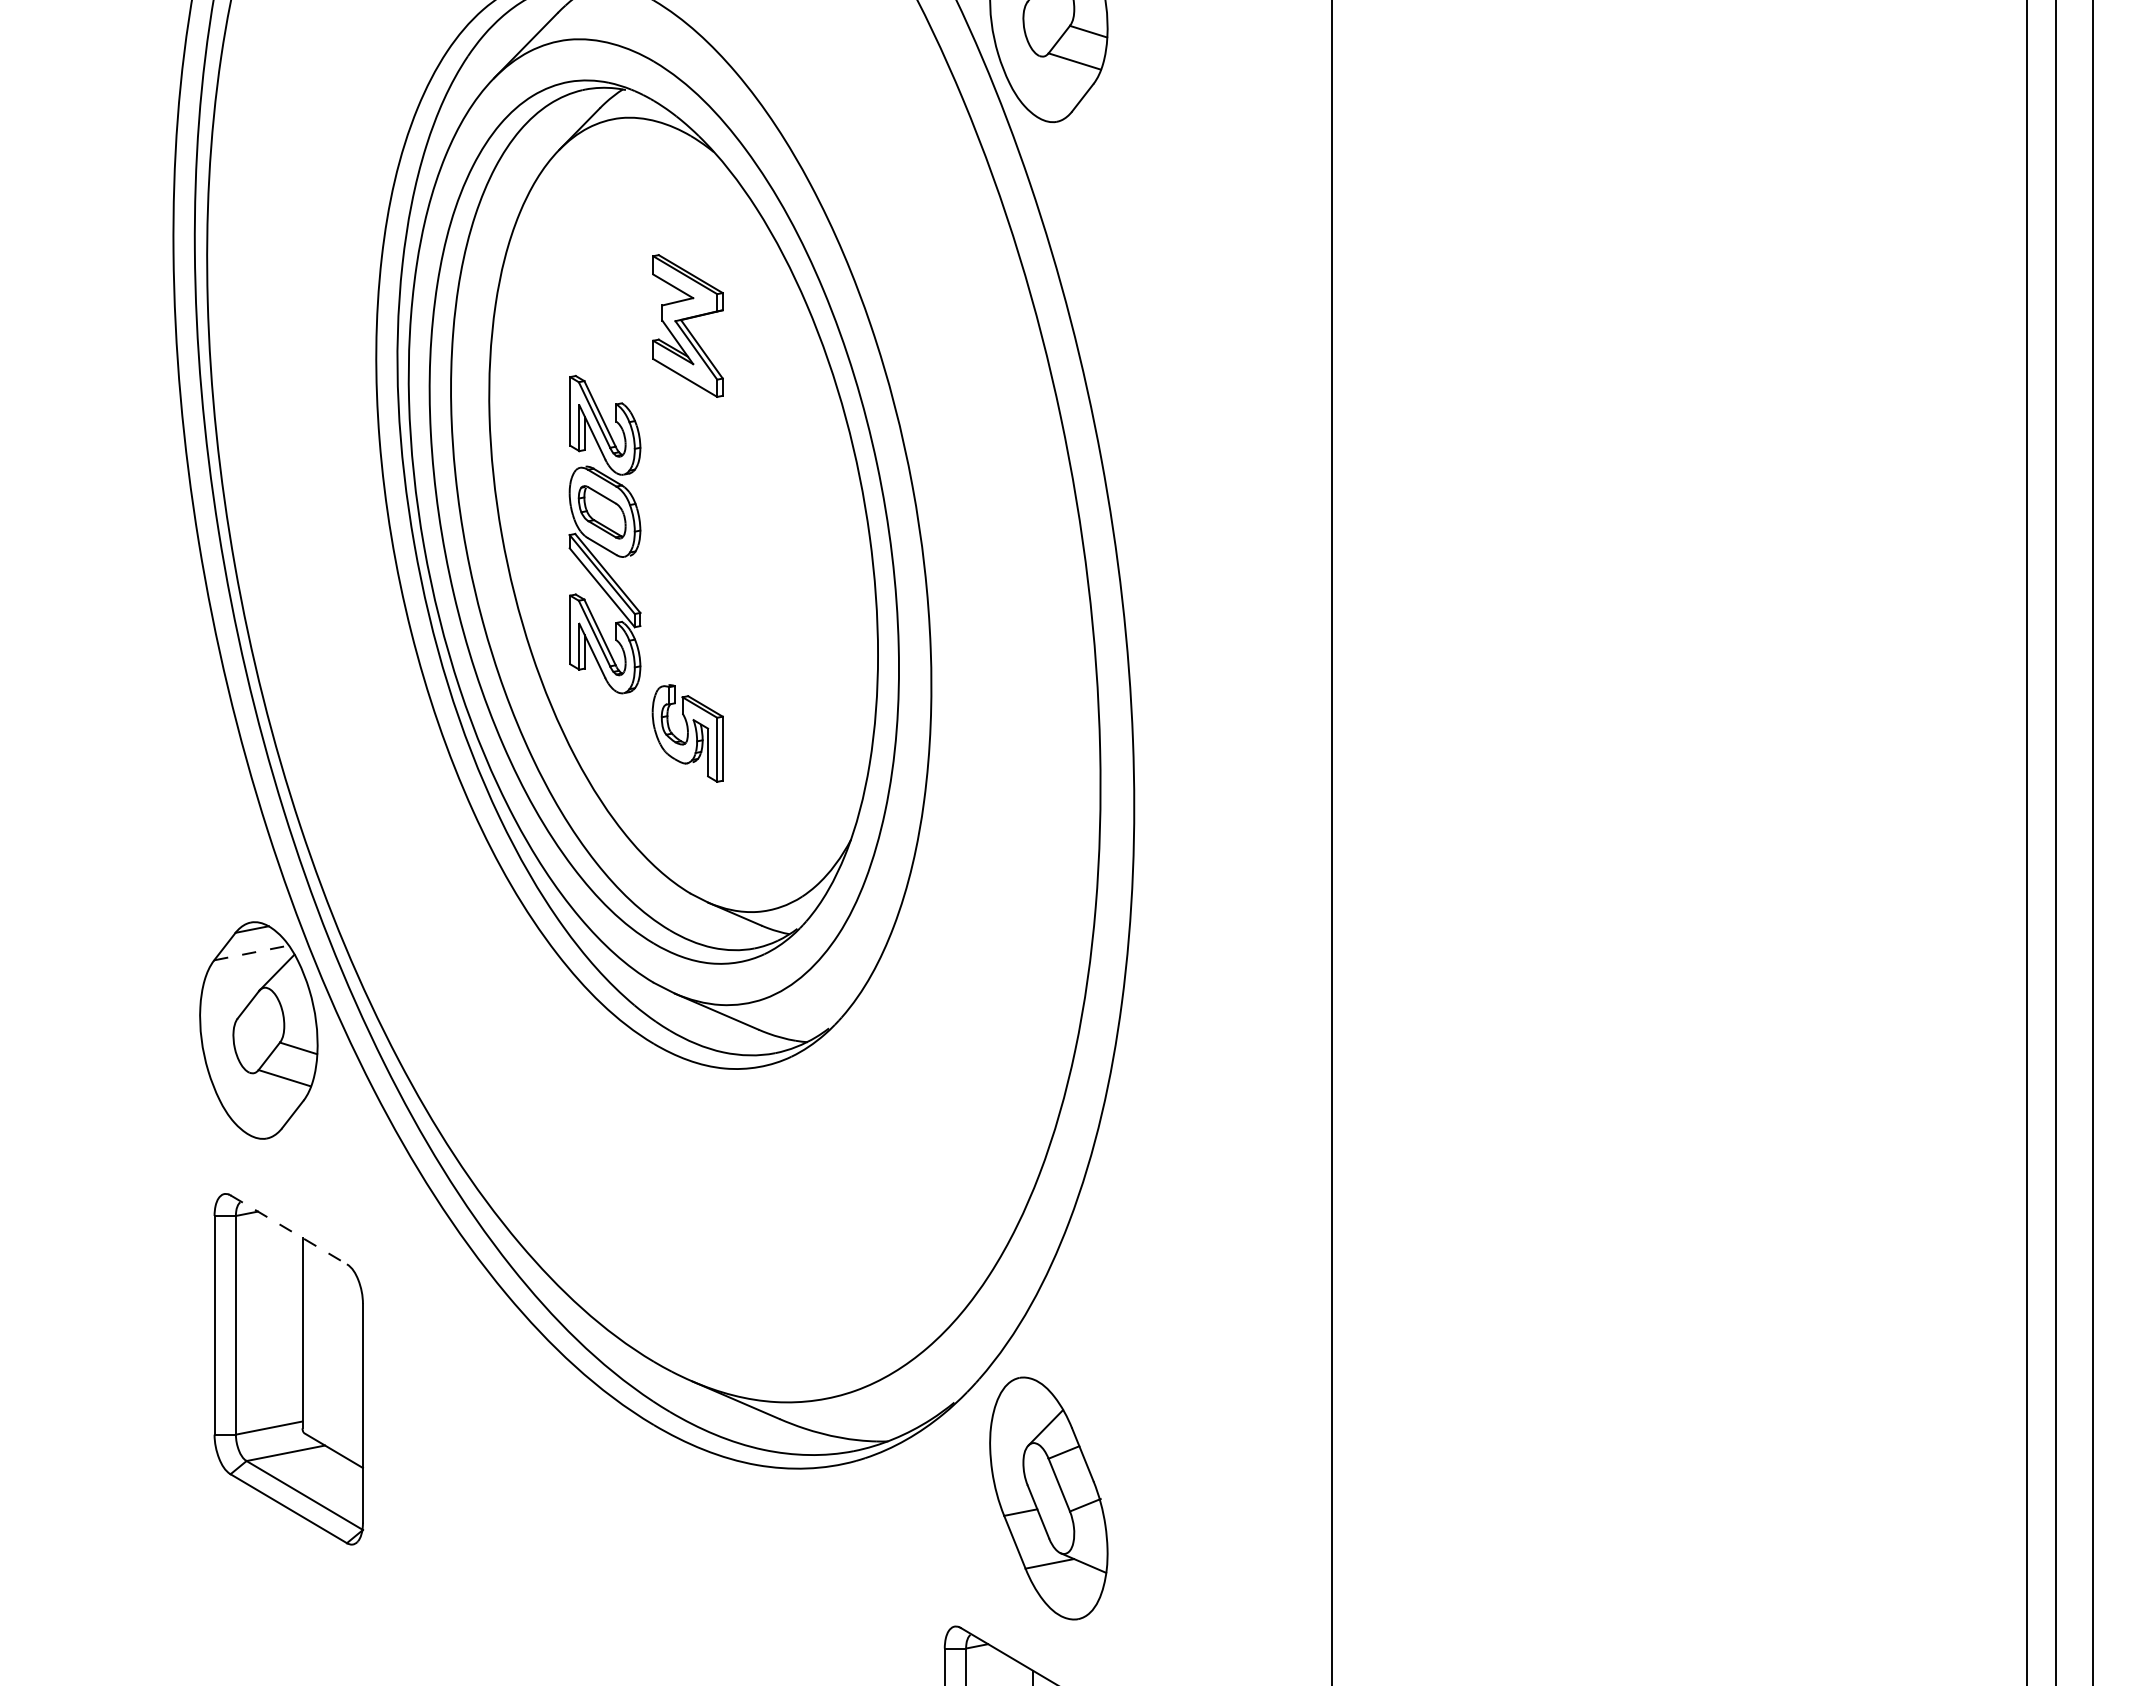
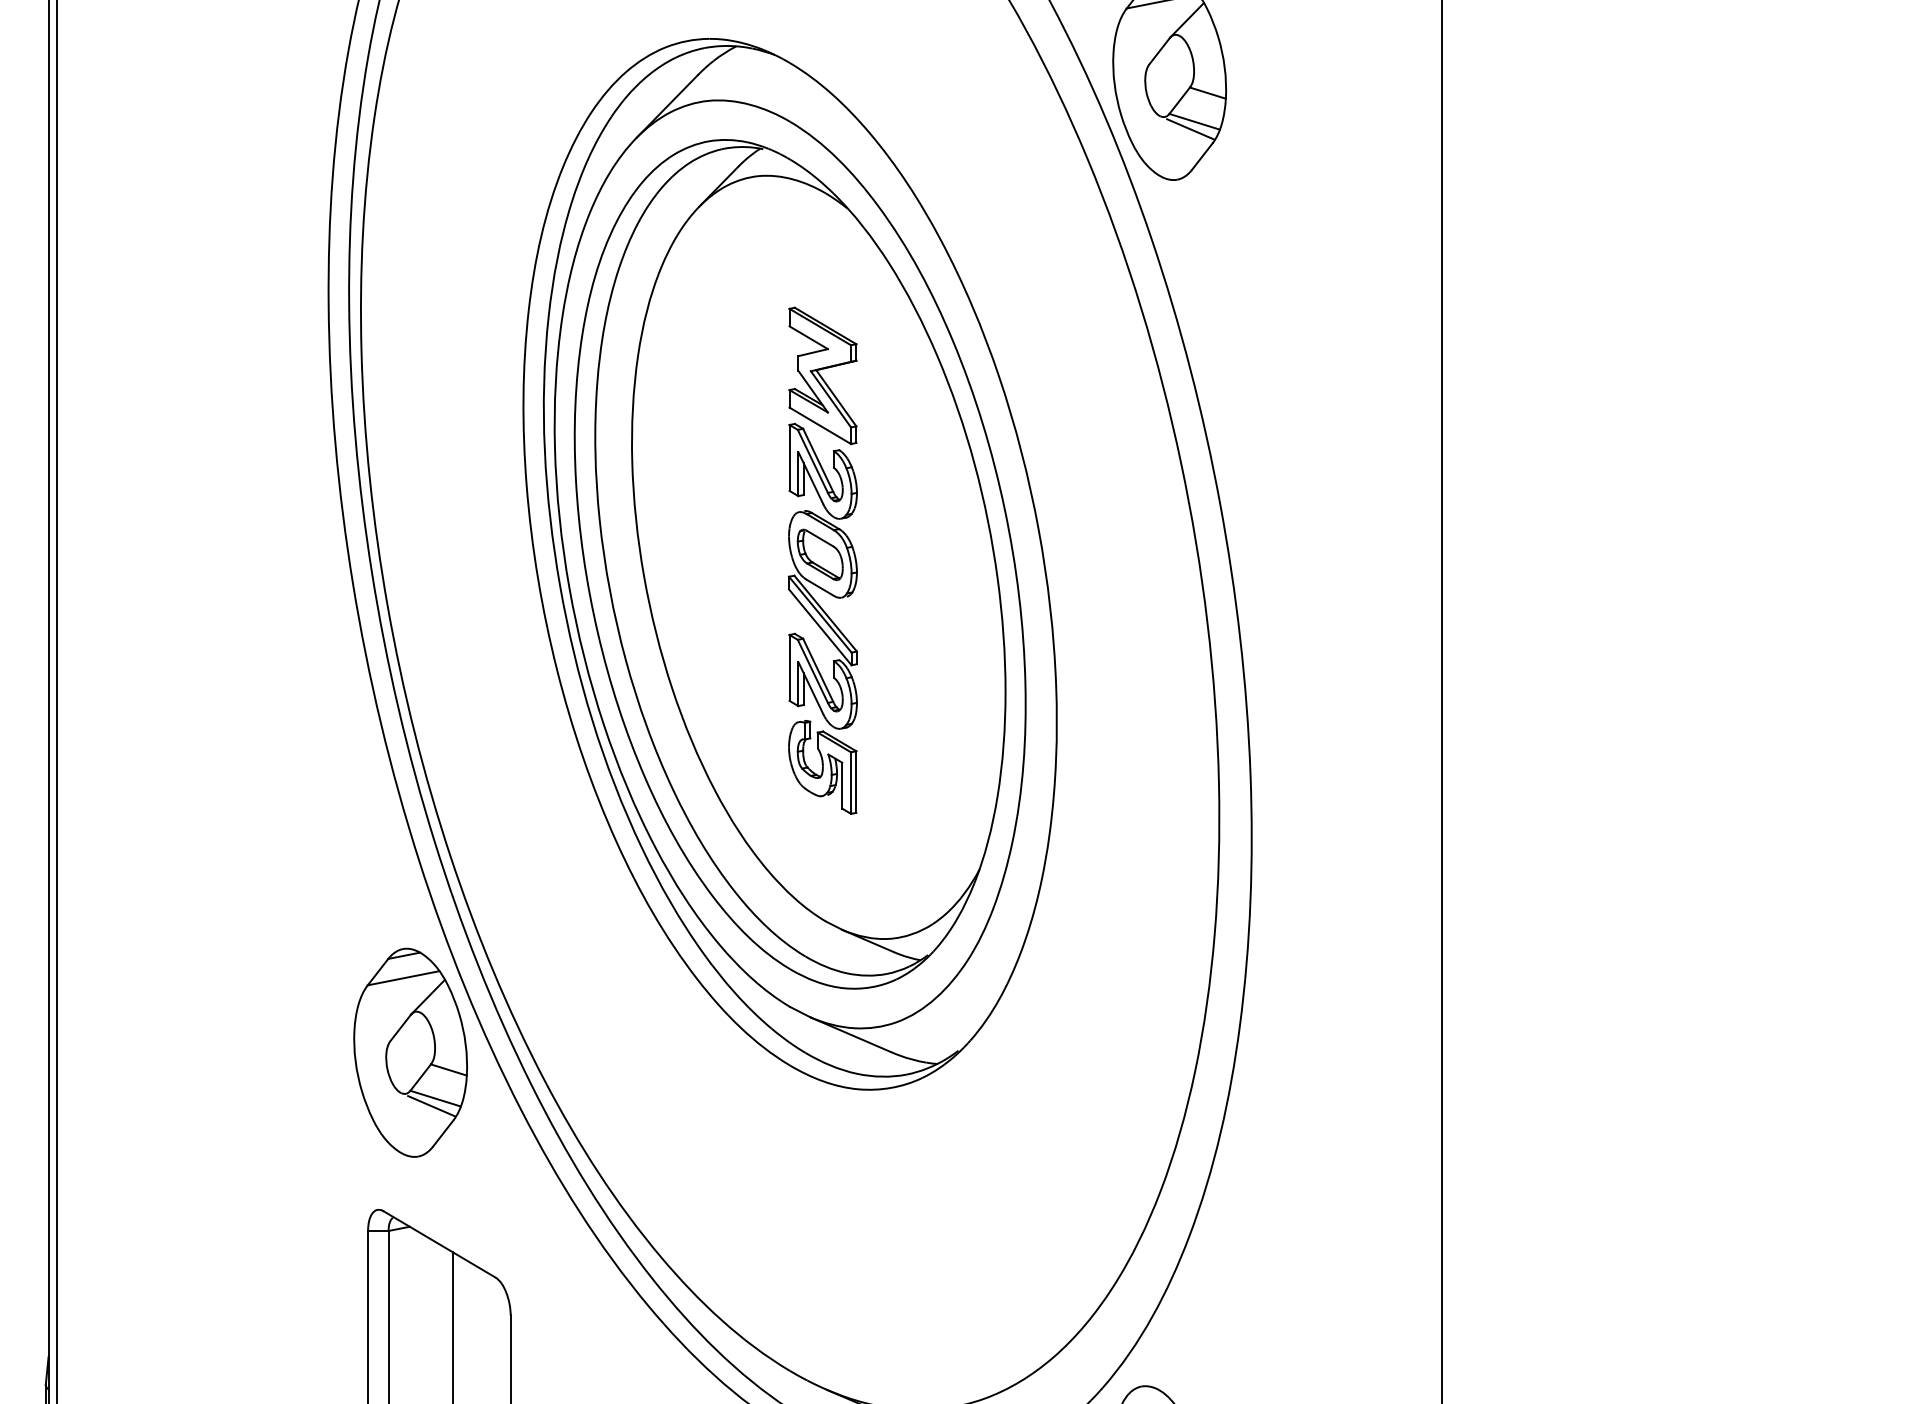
line: (1070, 69) -> (1190, 129), added
part: (604, 534) -> (822, 576), moved
line: (251, 952) -> (403, 977), dashed -> solid
line: (280, 1085) -> (431, 1105), added
line: (288, 1229) -> (439, 1243), dashed -> solid

